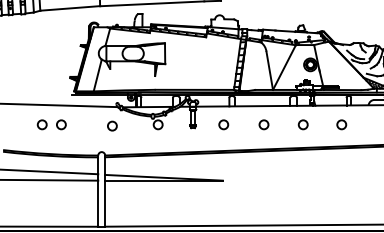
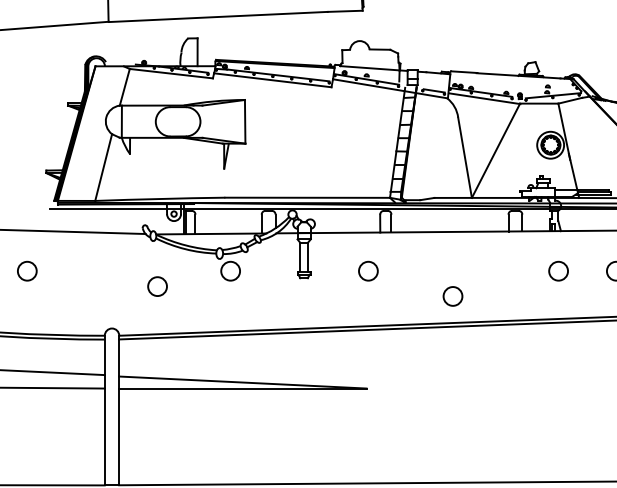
circle: (263, 124) -> (451, 295), moved
circle: (302, 124) -> (556, 270), moved
circle: (112, 125) -> (157, 285), moved

